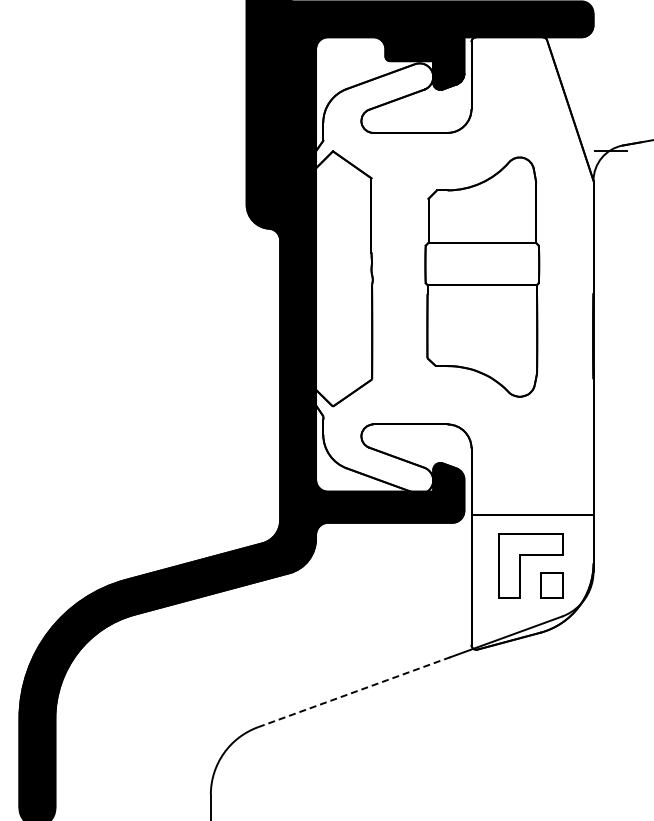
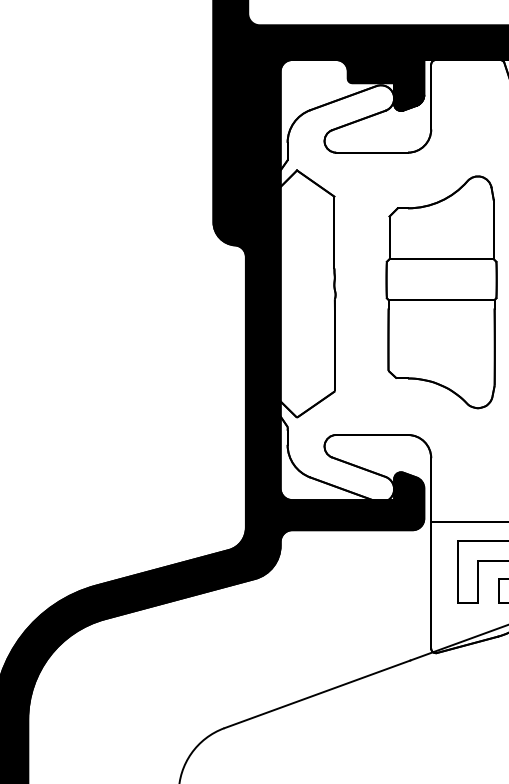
line: (354, 692) -> (317, 694), dashed -> solid

